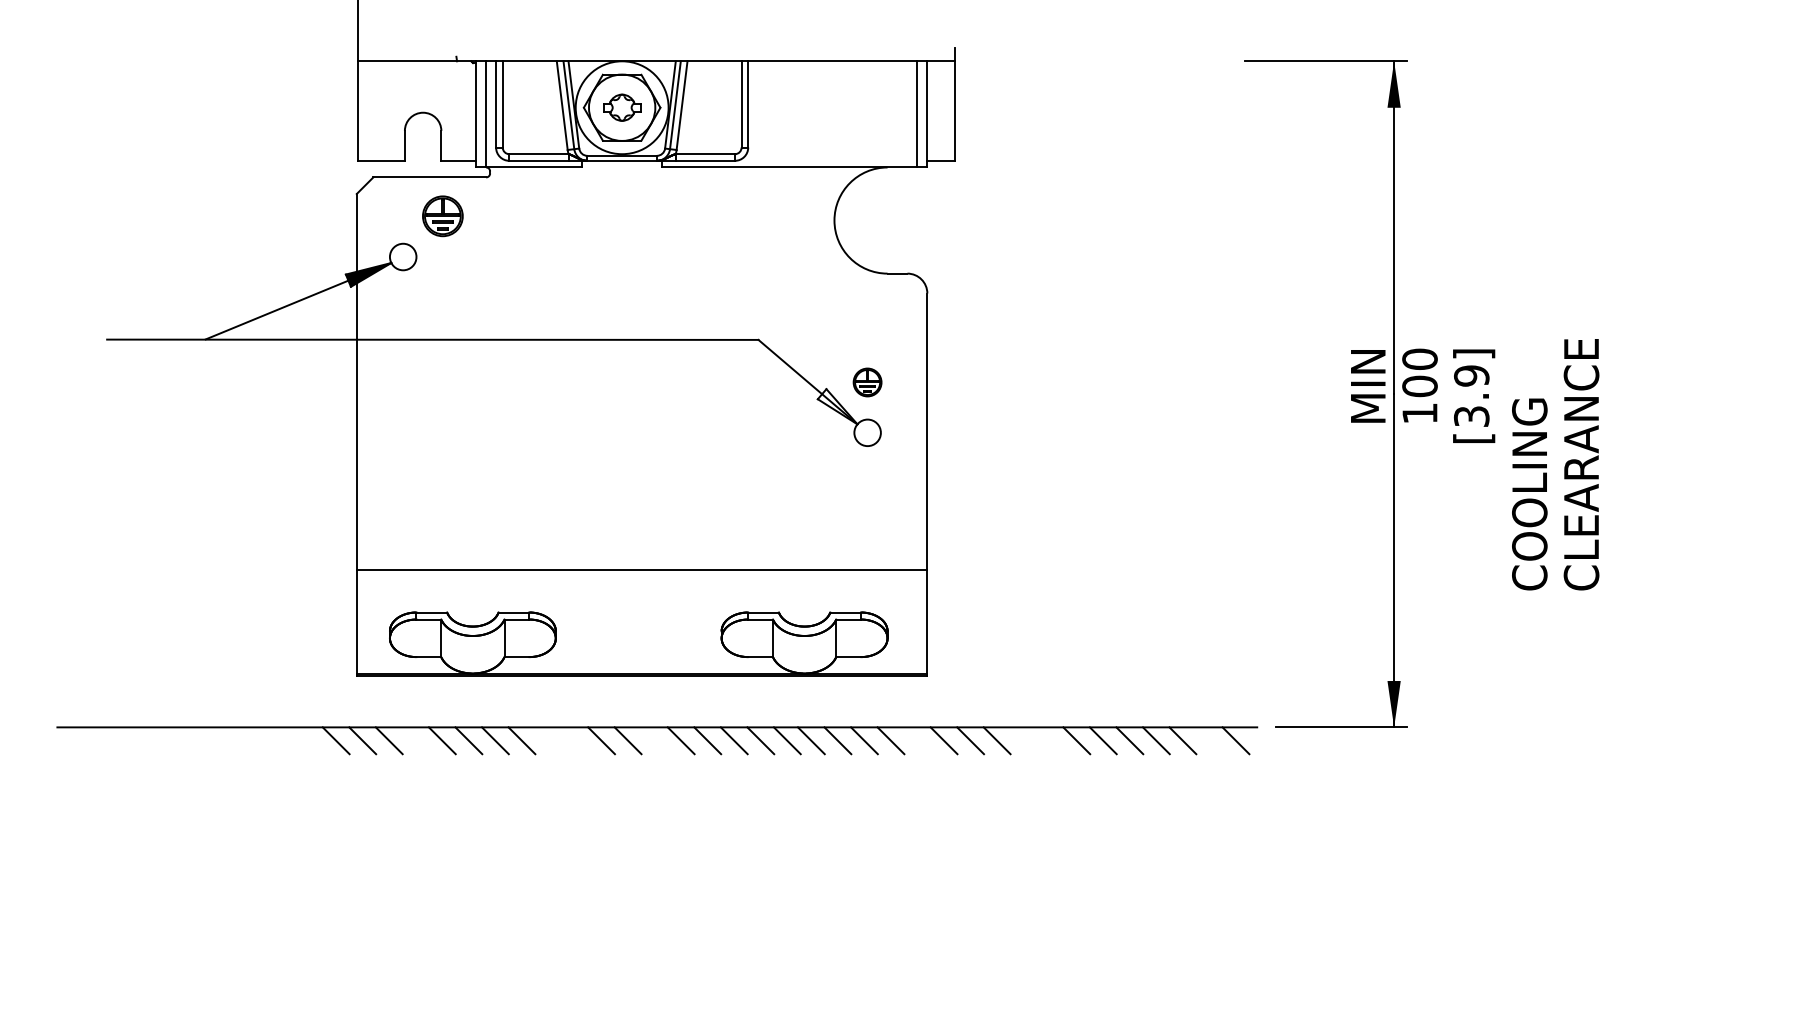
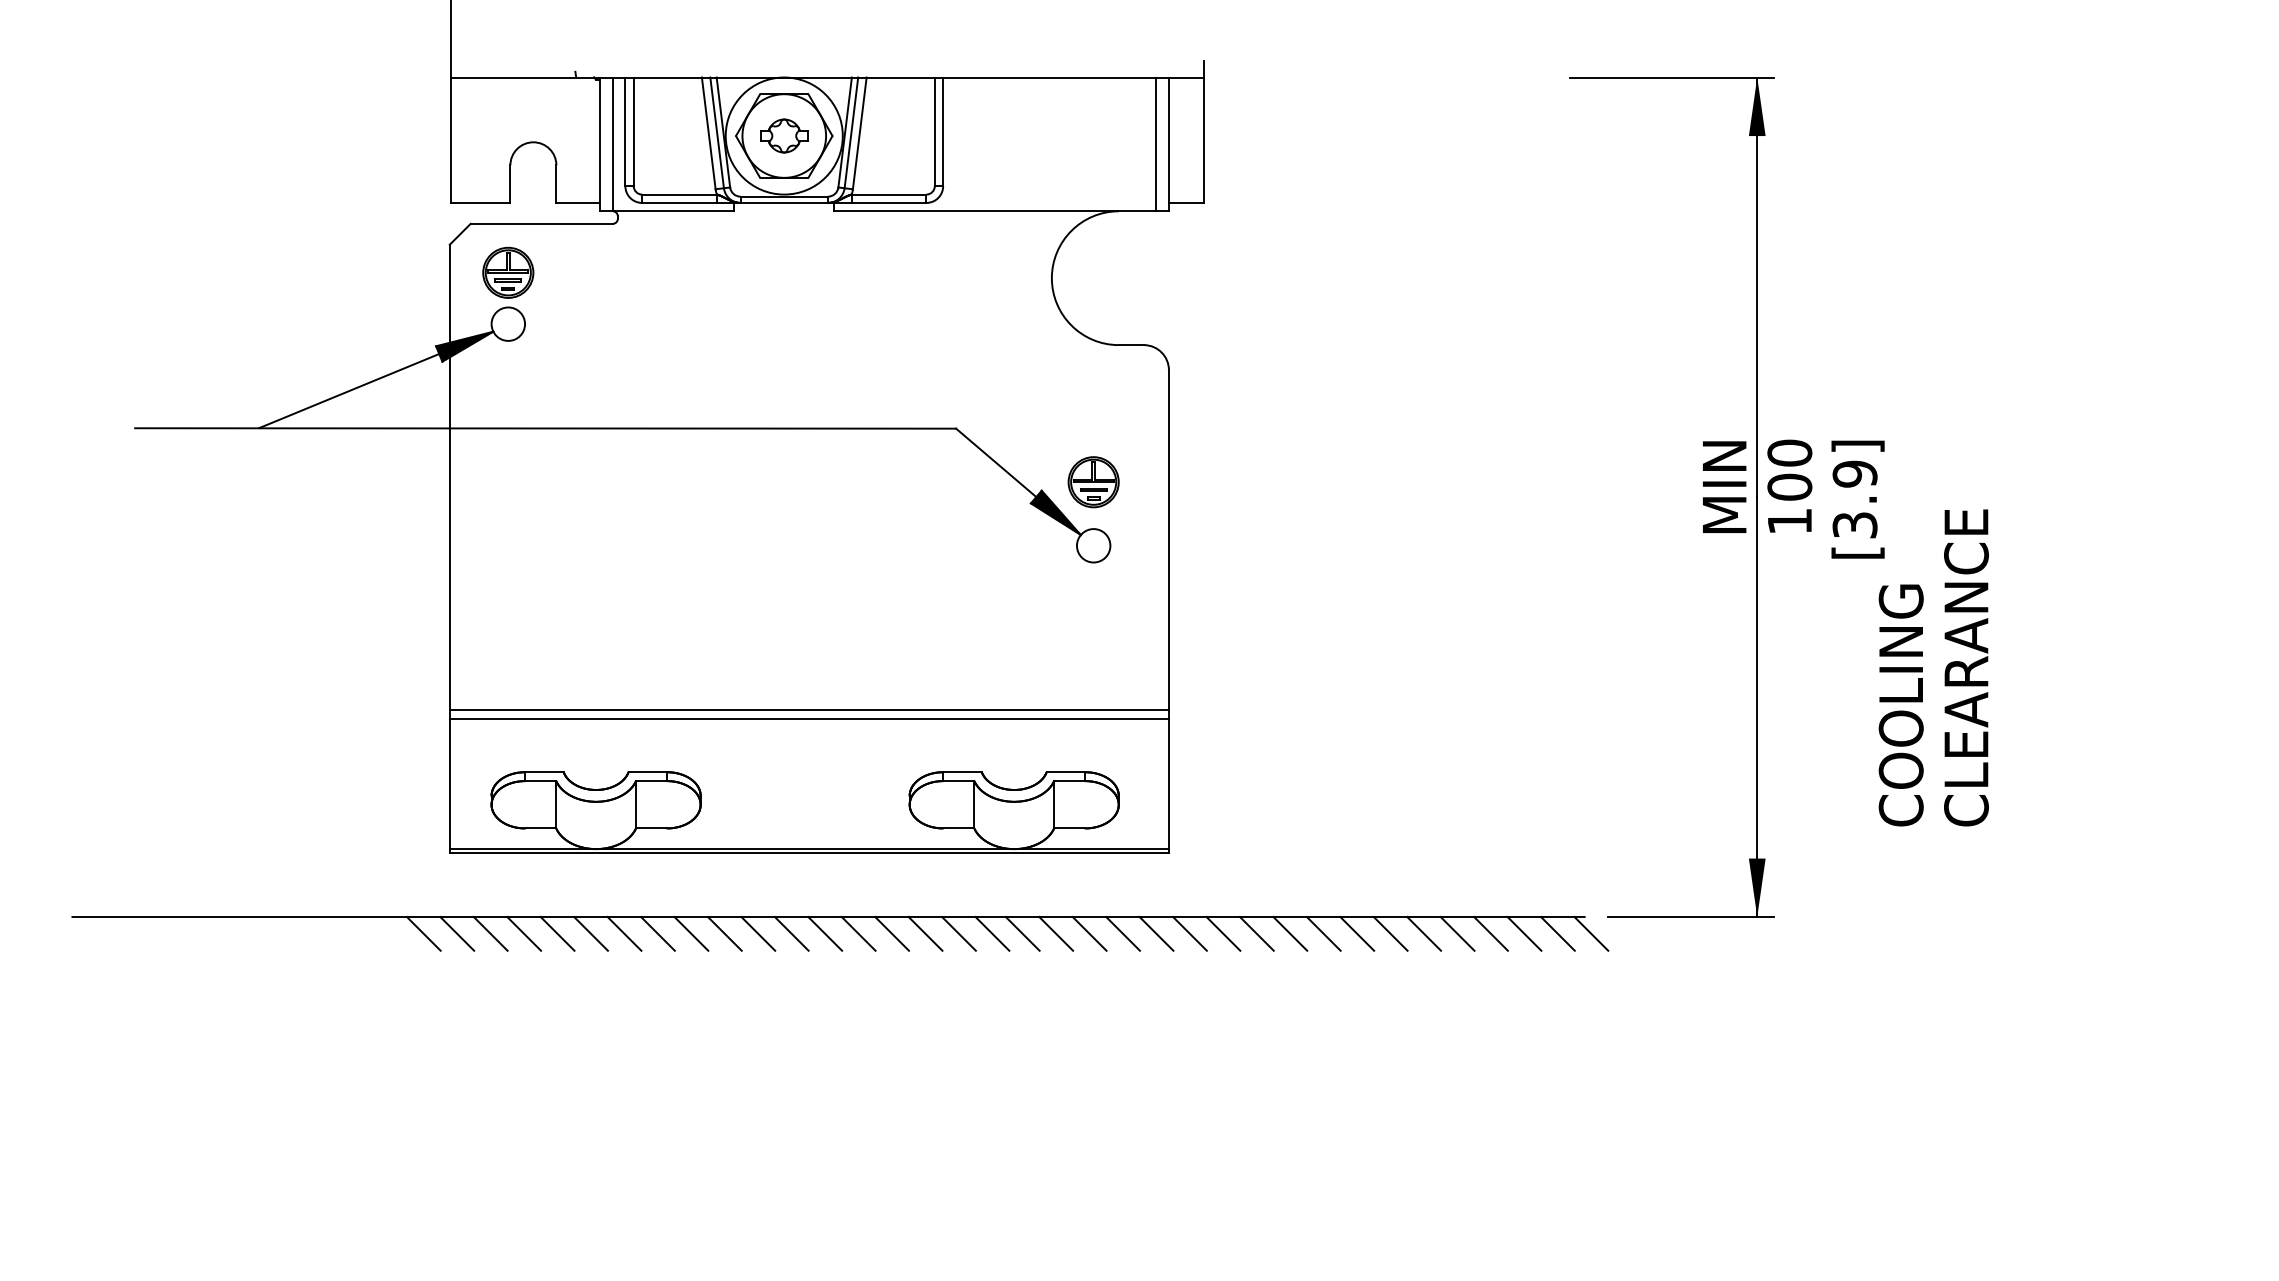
part: (443, 216) -> (508, 272), moved
part: (867, 382) -> (1093, 482), size x1.43
fill: (837, 406) -> (1055, 512), added
text: (1555, 464) -> (1933, 667), moved
line: (641, 562) -> (808, 709), added
line: (416, 740) -> (524, 933), added
line: (548, 740) -> (691, 933), added
line: (574, 740) -> (724, 933), added
line: (654, 740) -> (825, 933), added
line: (917, 740) -> (1156, 933), added
line: (1023, 740) -> (1290, 933), added
line: (1049, 740) -> (1323, 933), added
line: (1209, 740) -> (1524, 933), added
line: (1262, 740) -> (1591, 933), added

